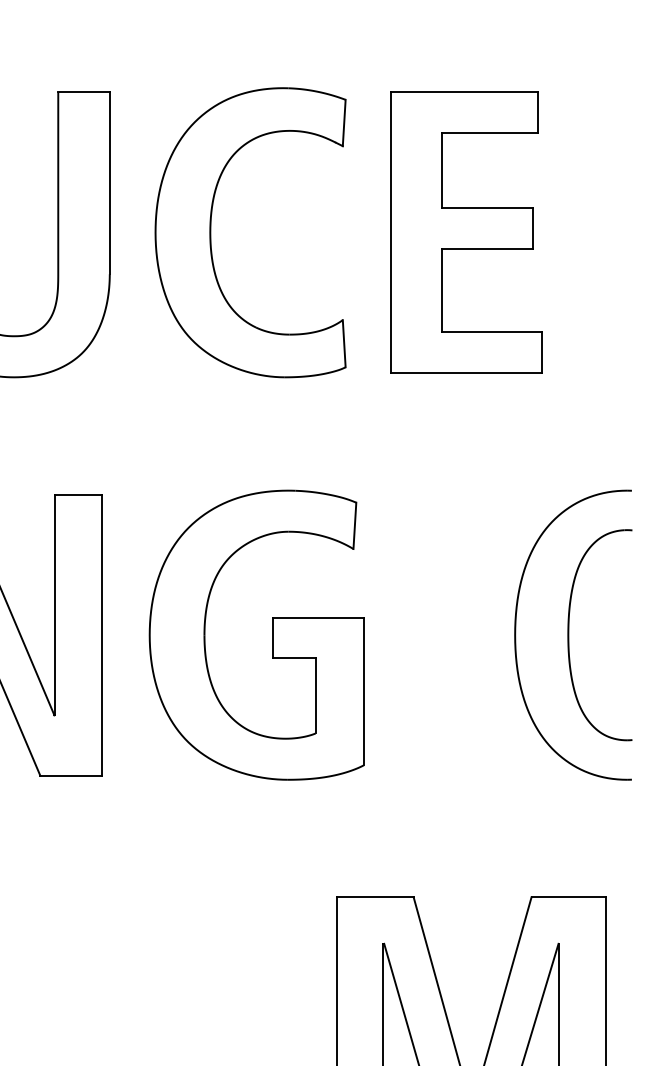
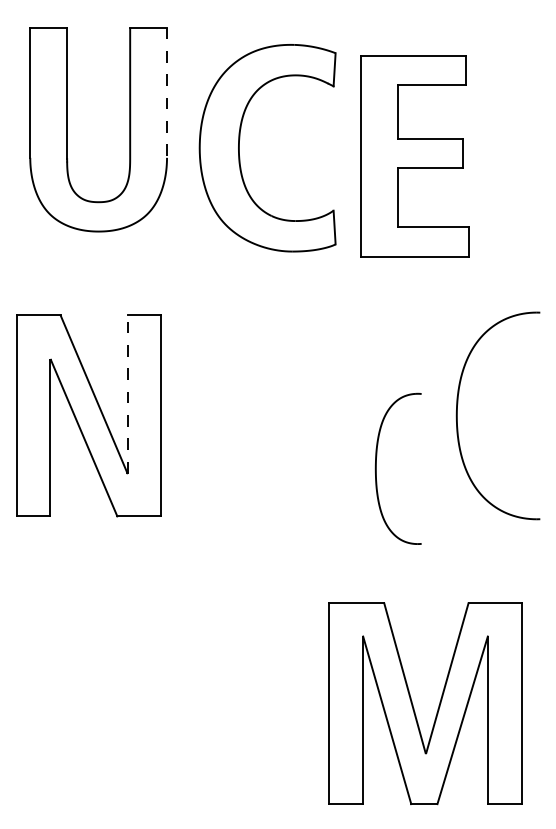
line: (110, 184) -> (167, 93), solid -> dashed
part: (211, 233) -> (239, 148), moved
part: (465, 233) -> (414, 156), moved
line: (55, 605) -> (128, 394), solid -> dashed
part: (272, 634) -> (283, 415), removed
part: (569, 634) -> (376, 468), moved

